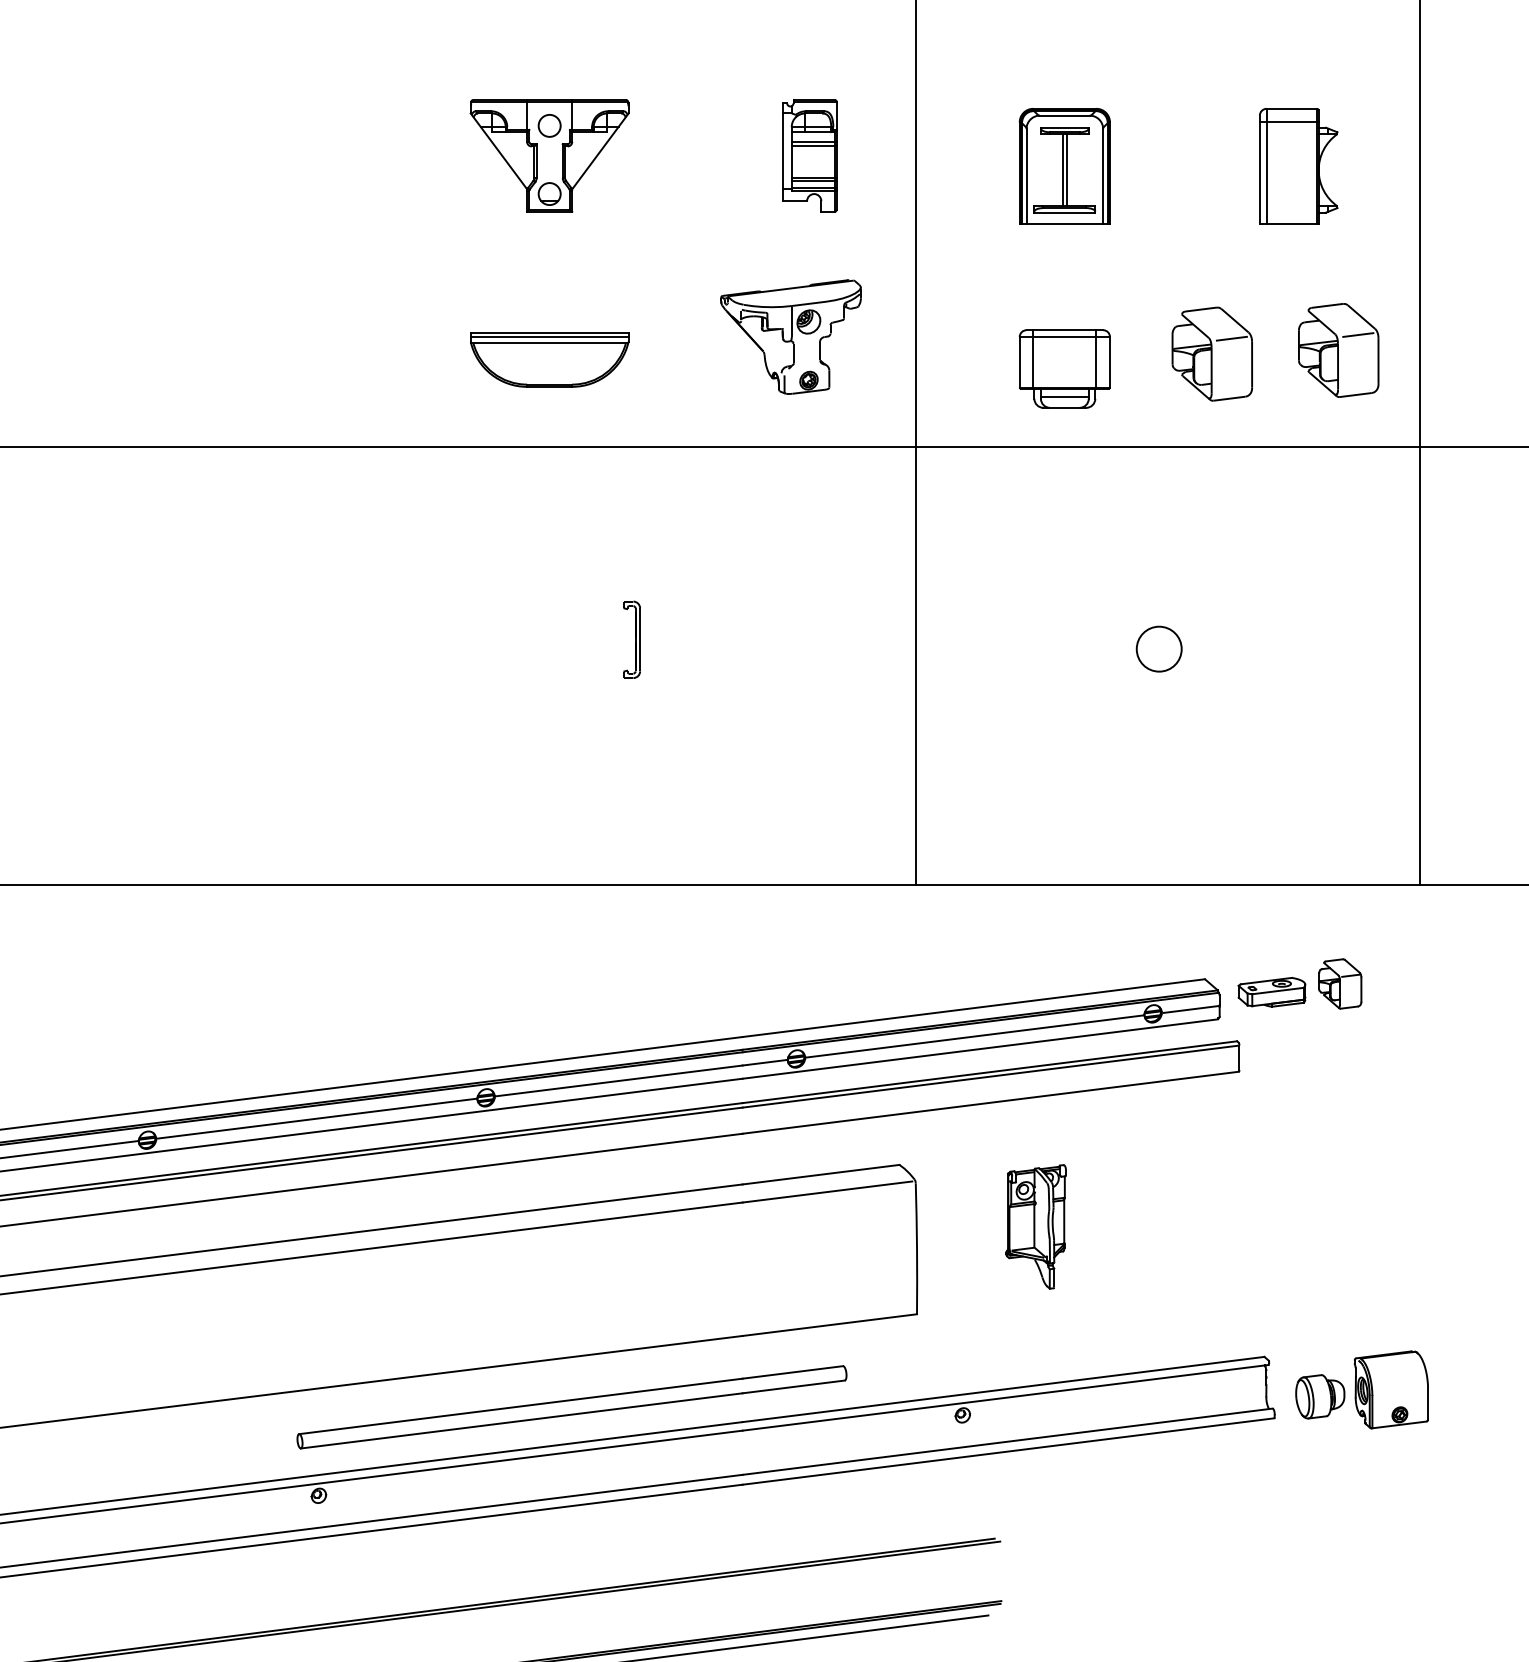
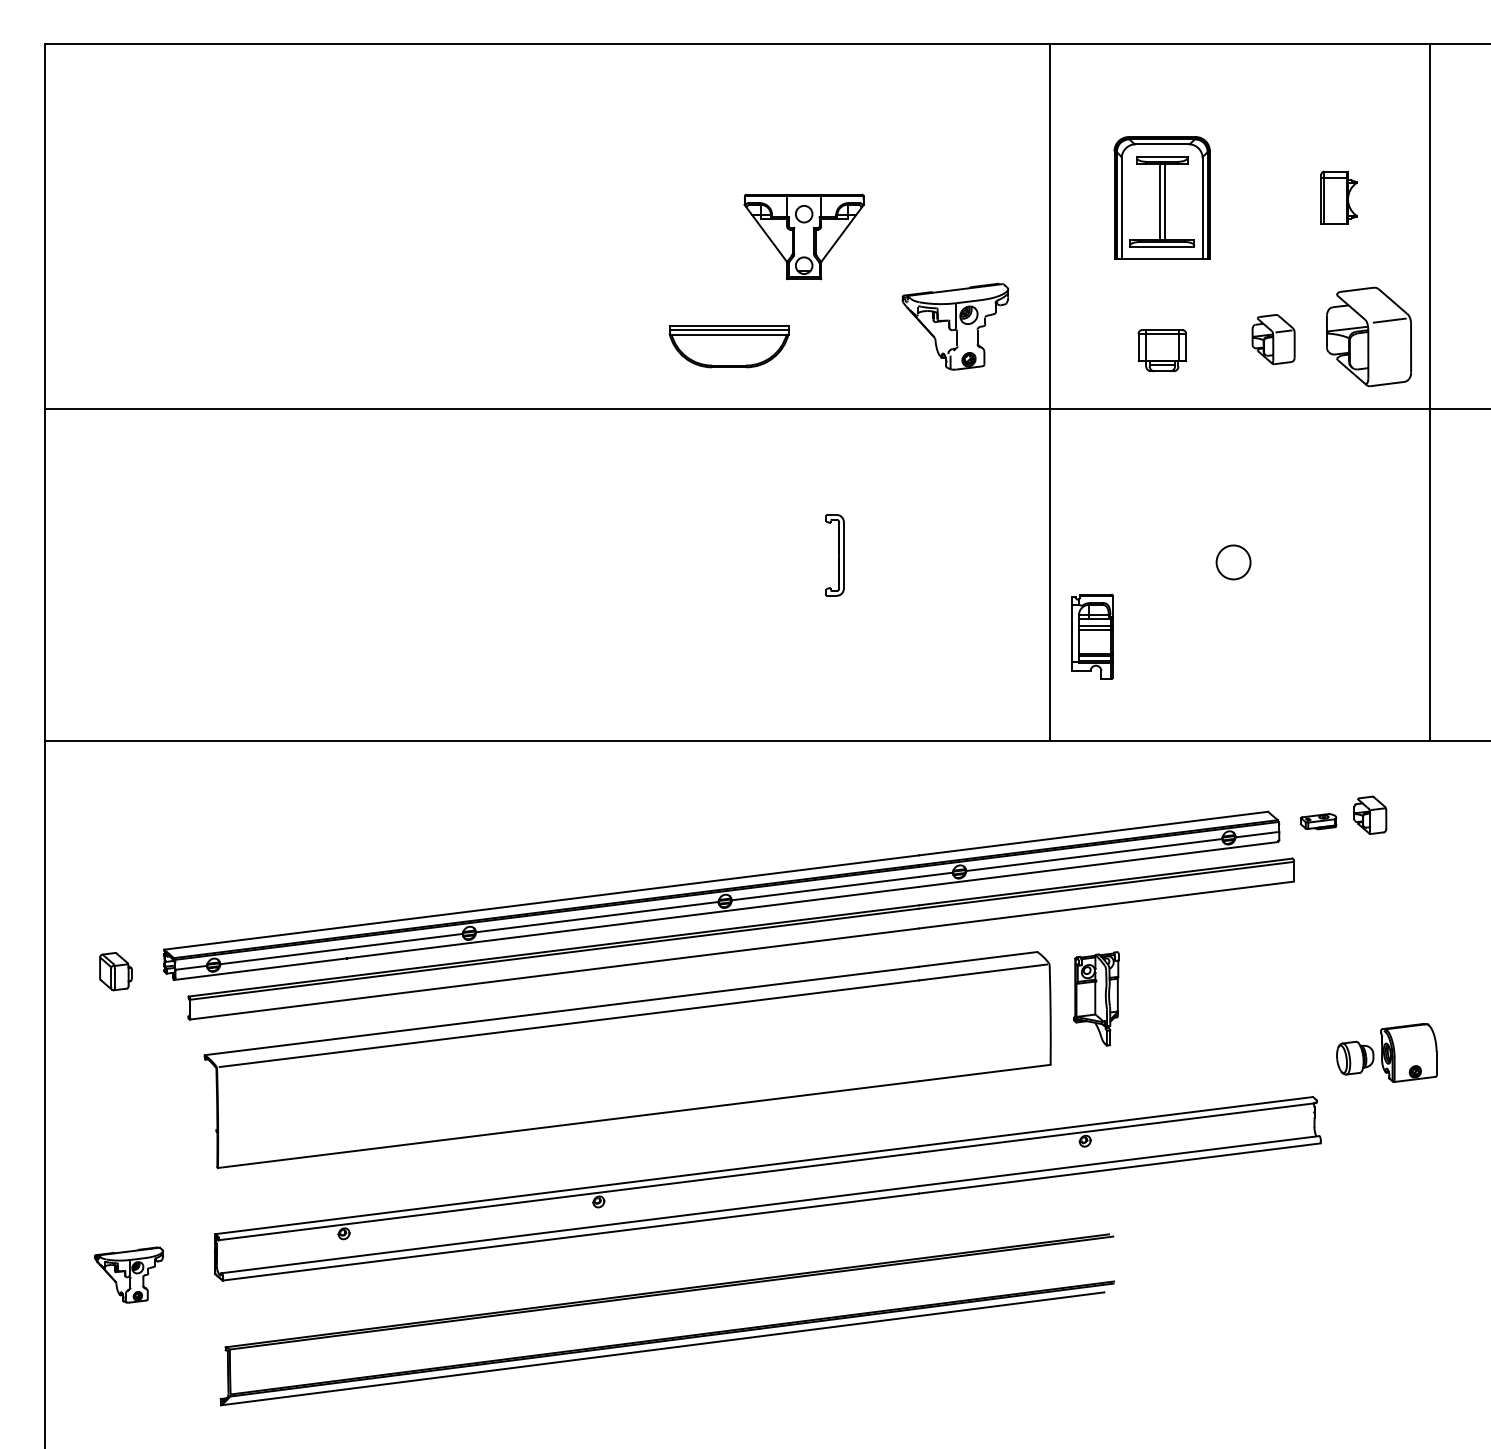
part: (548, 155) -> (803, 236), moved
part: (809, 155) -> (1092, 636), moved
part: (1065, 166) -> (1162, 197), size x1.4
part: (1298, 166) -> (1338, 197), size x0.6
part: (1339, 350) -> (1369, 336), size x1.4
part: (1212, 353) -> (1273, 339), size x0.7
part: (548, 359) -> (728, 346), moved
part: (1065, 368) -> (1162, 350), size x0.7
part: (632, 639) -> (835, 555), size x1.4
part: (1271, 992) -> (1318, 821), size x0.7
part: (1035, 1226) -> (1096, 998), moved
part: (1361, 1389) -> (1386, 1052), moved
part: (571, 1407) -> (789, 1135), removed

